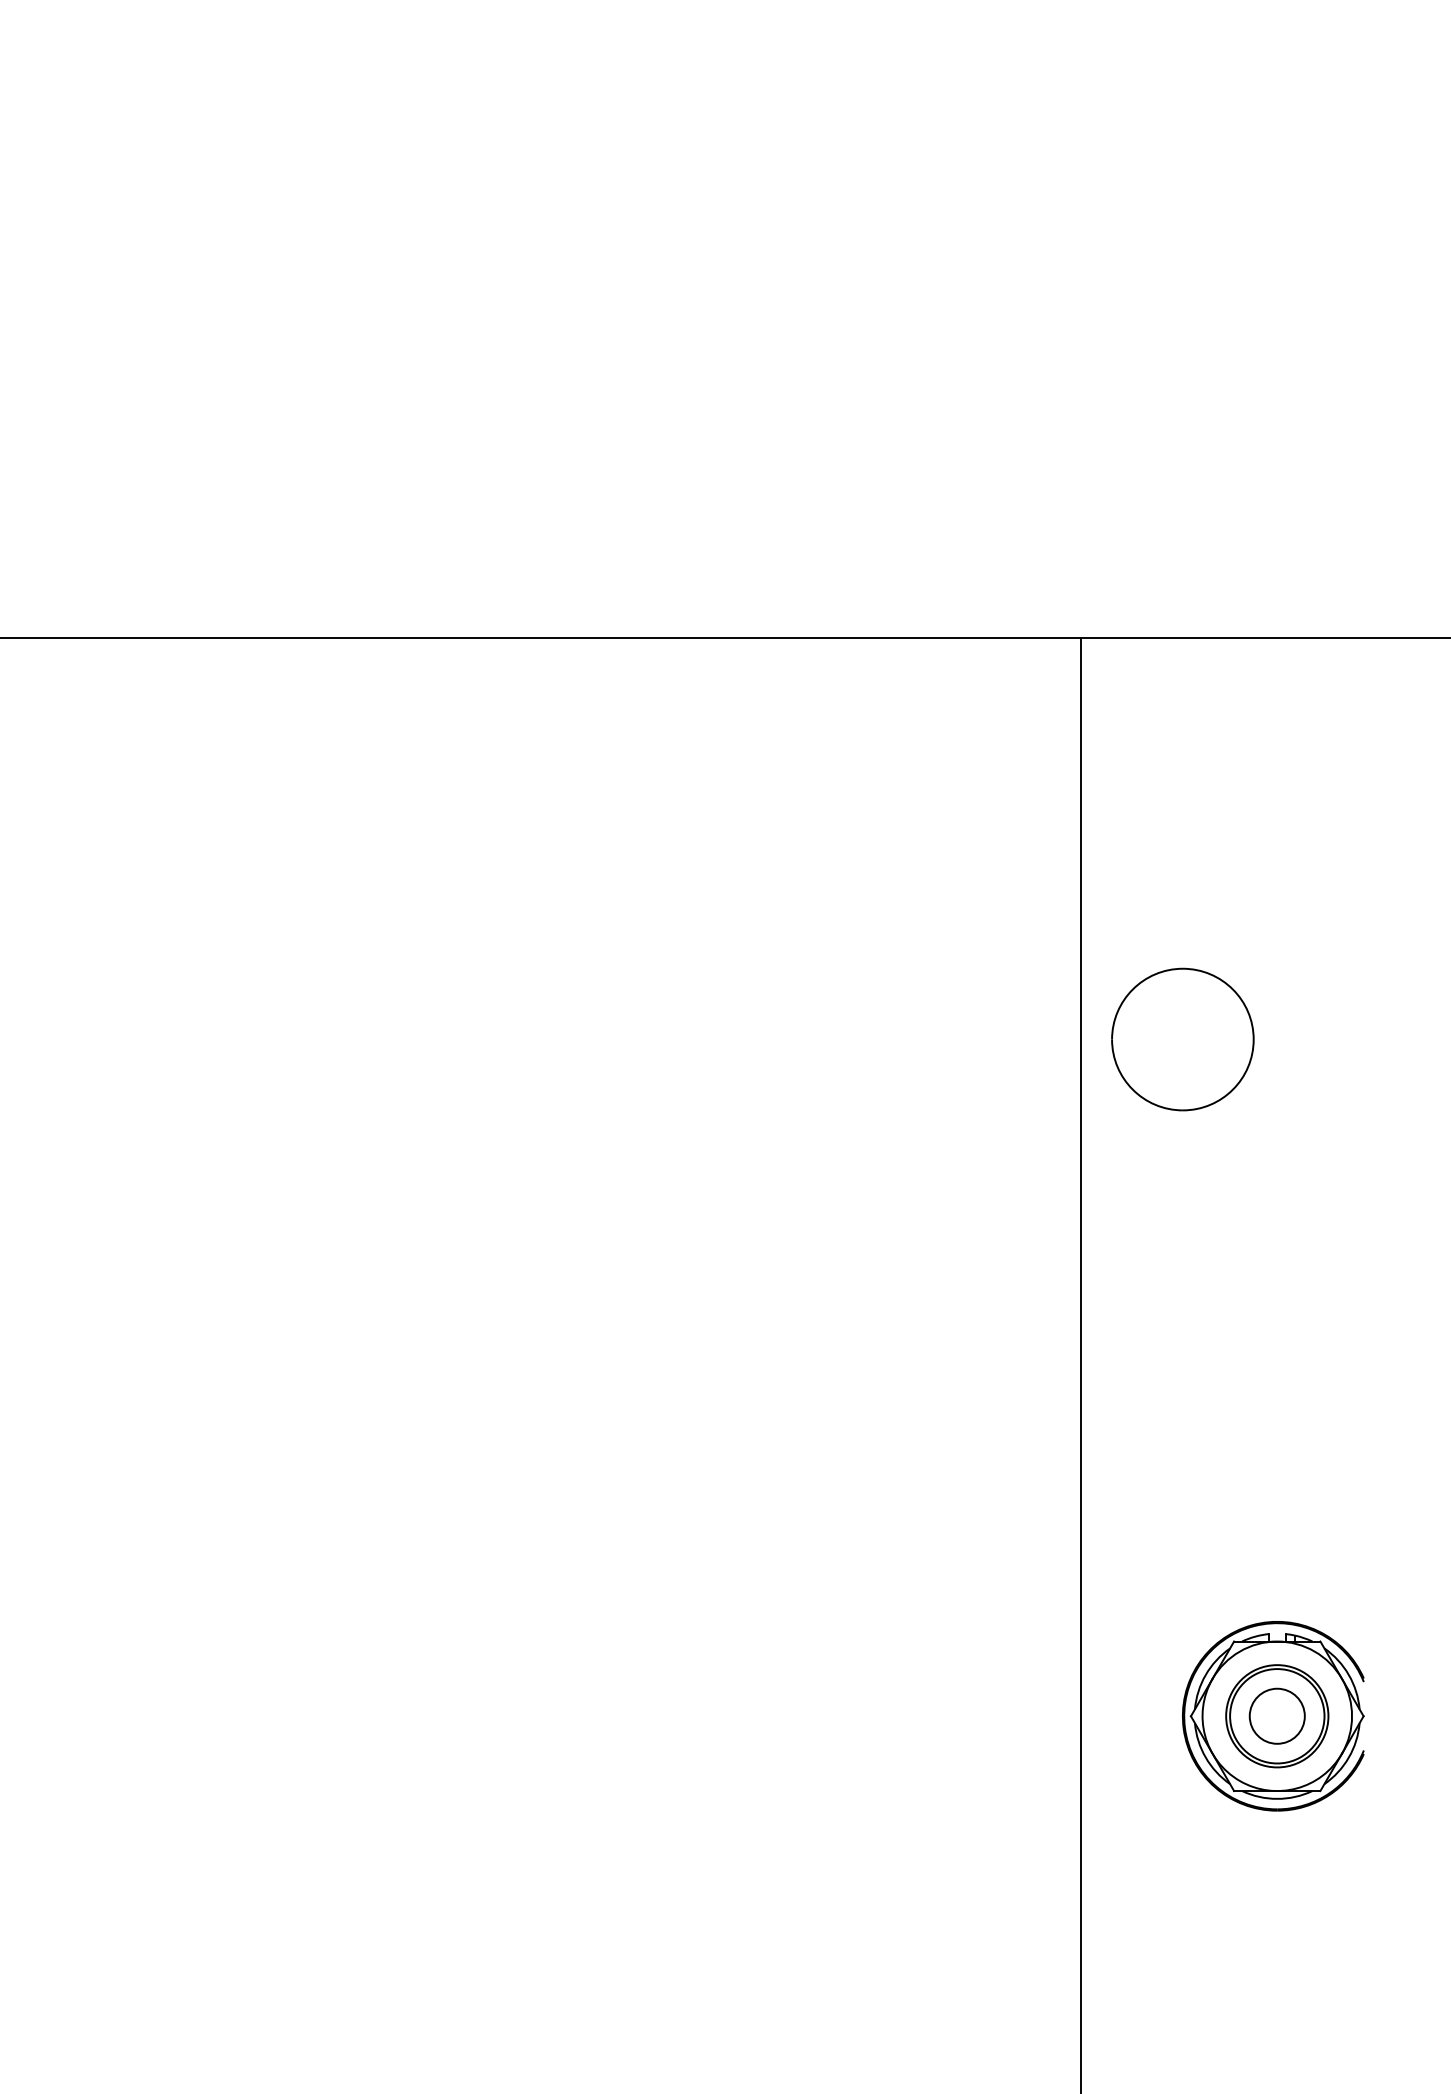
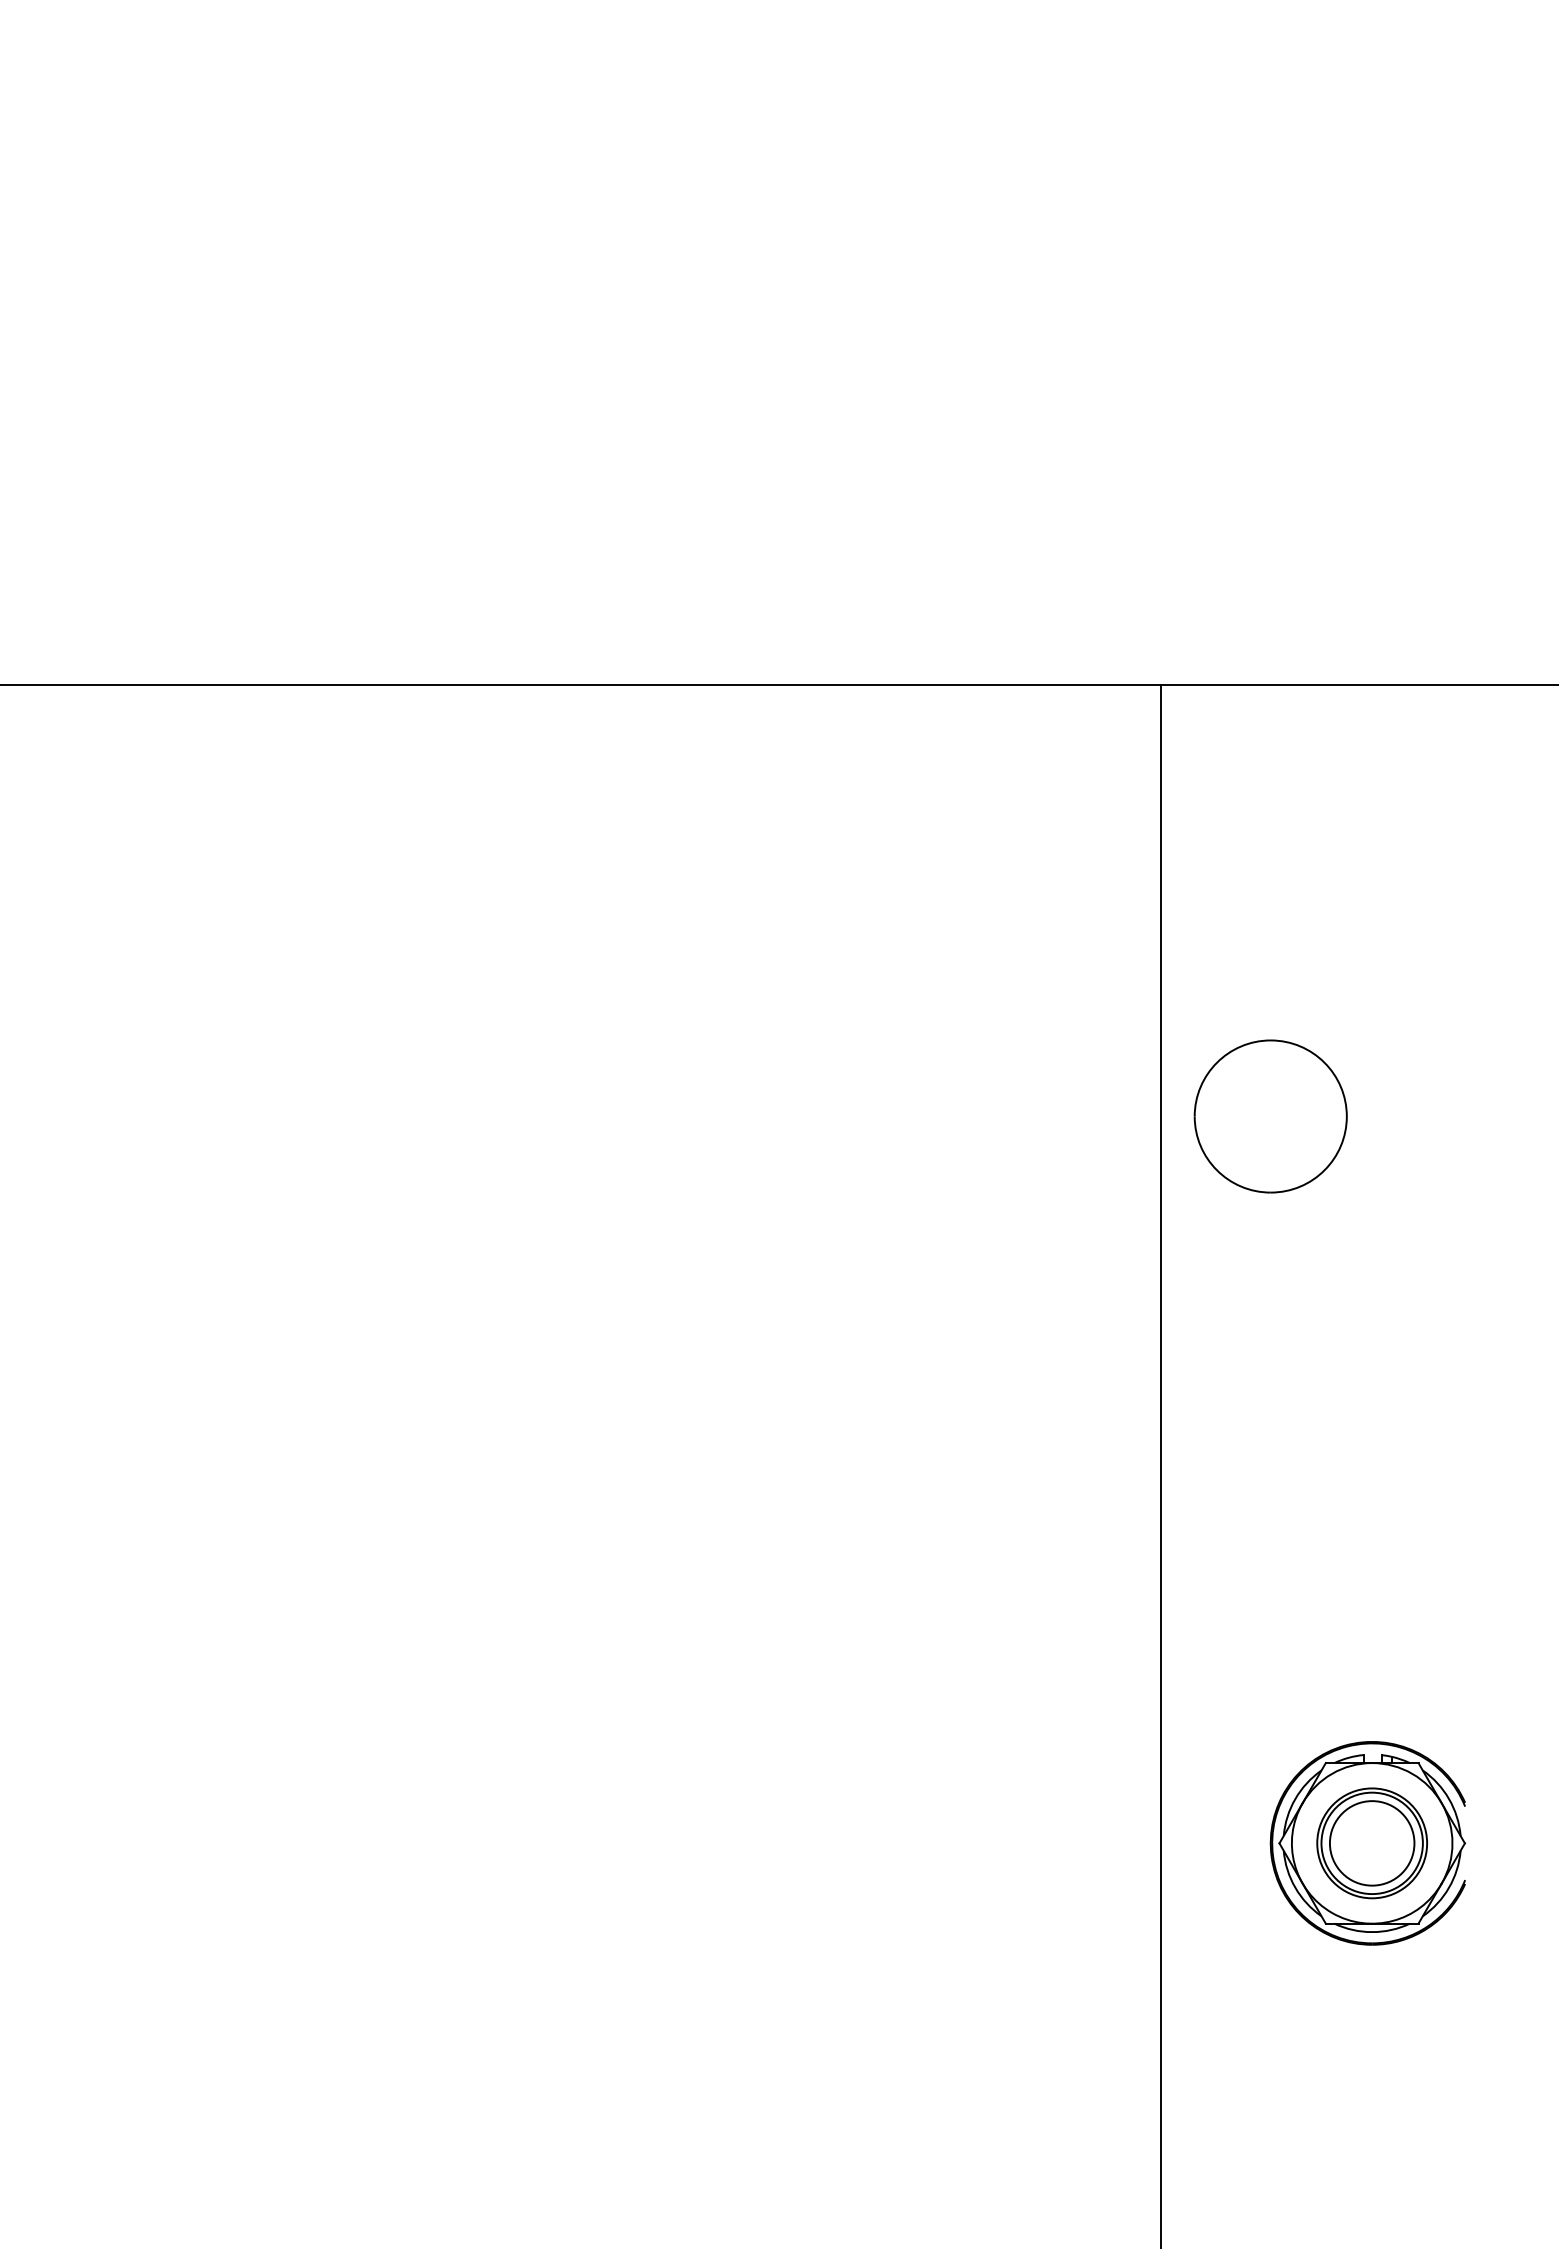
circle: (1276, 1716) -> (1371, 1843), size x1.43

